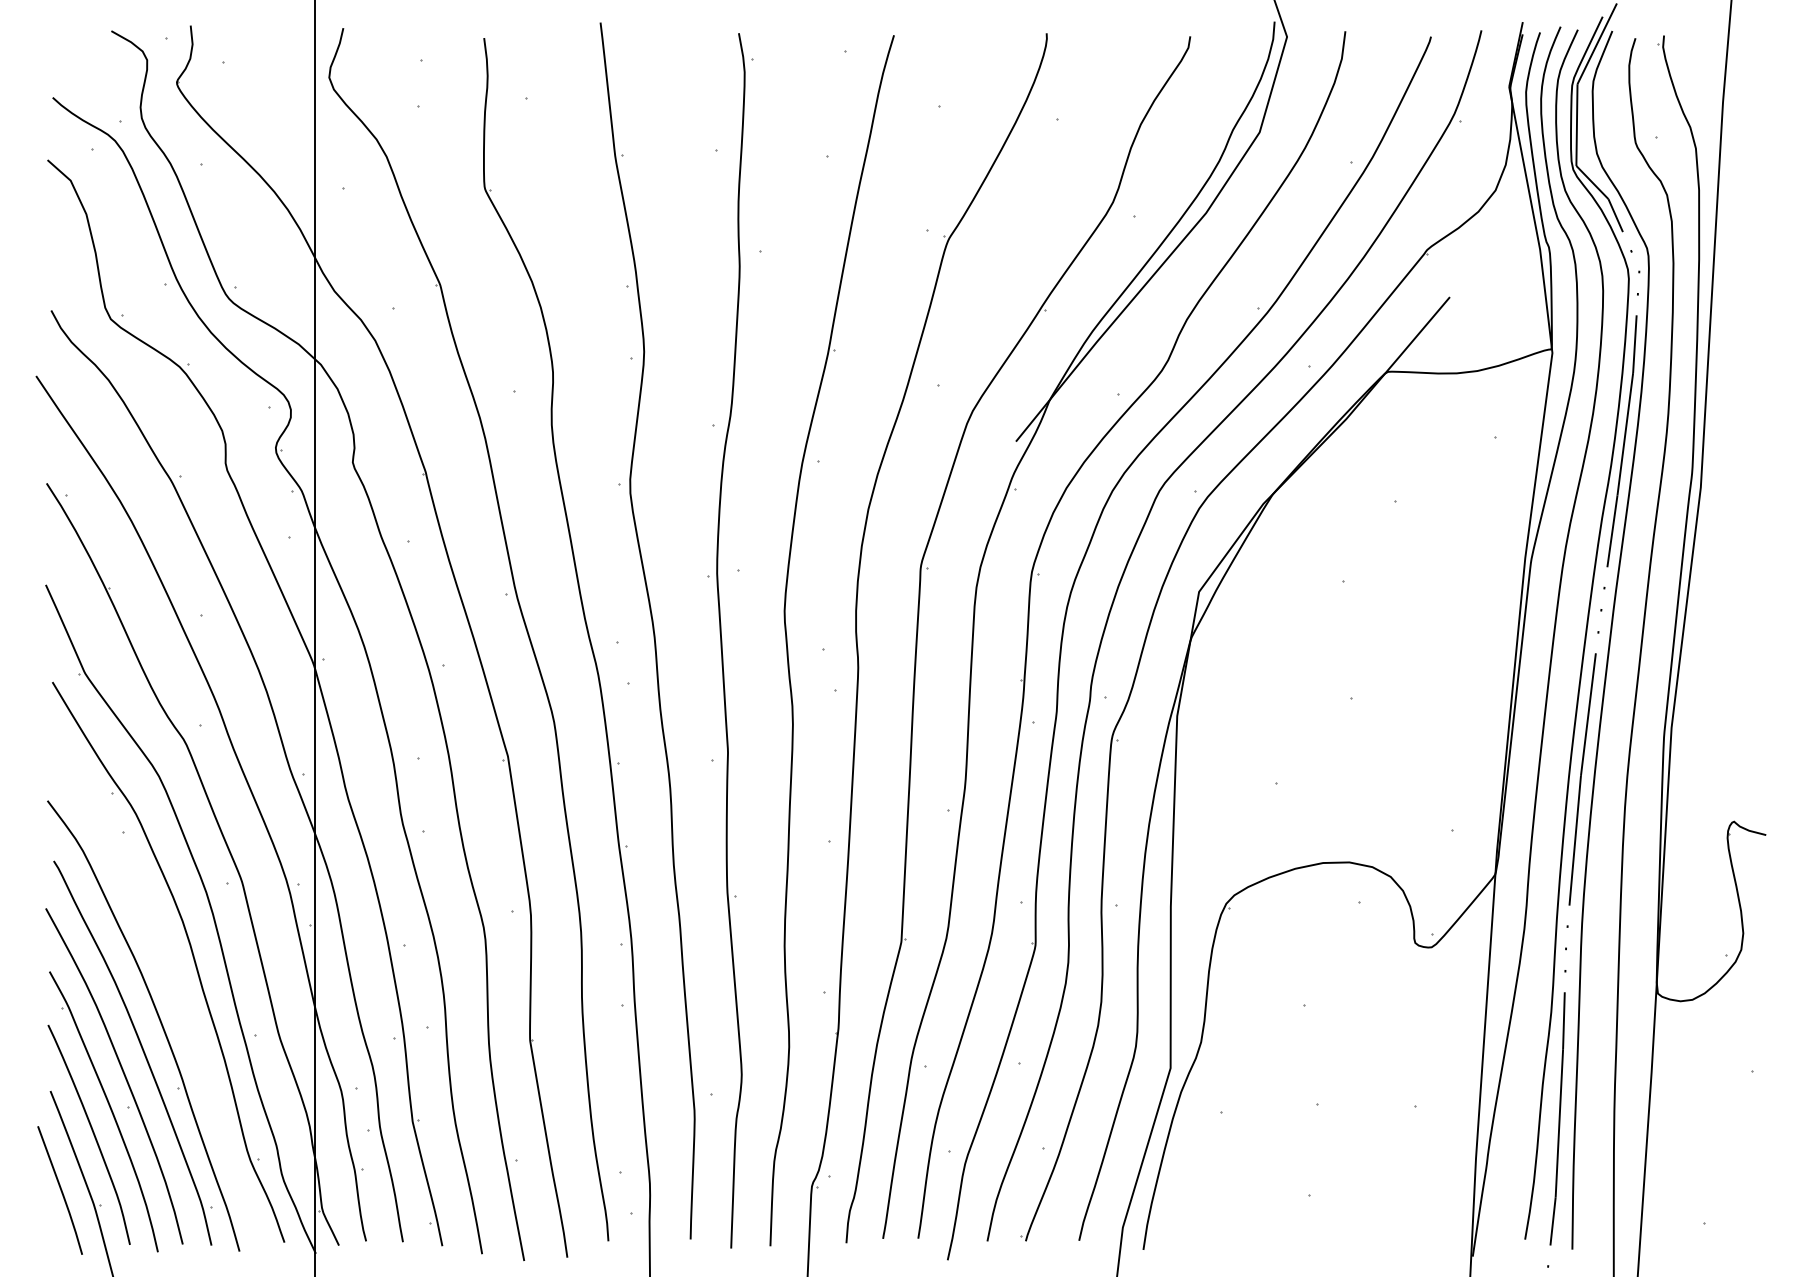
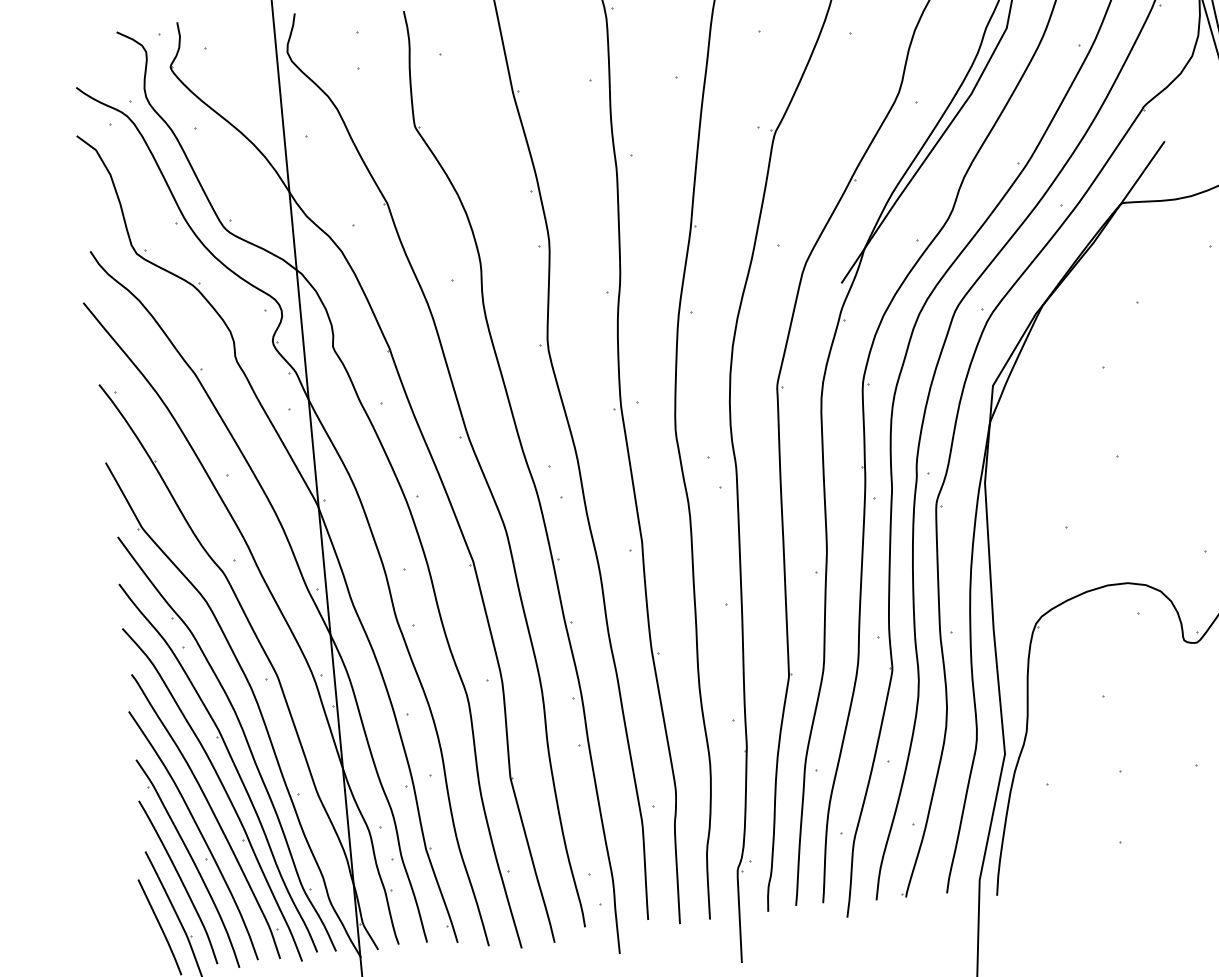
part: (173, 986) -> (232, 762), added

